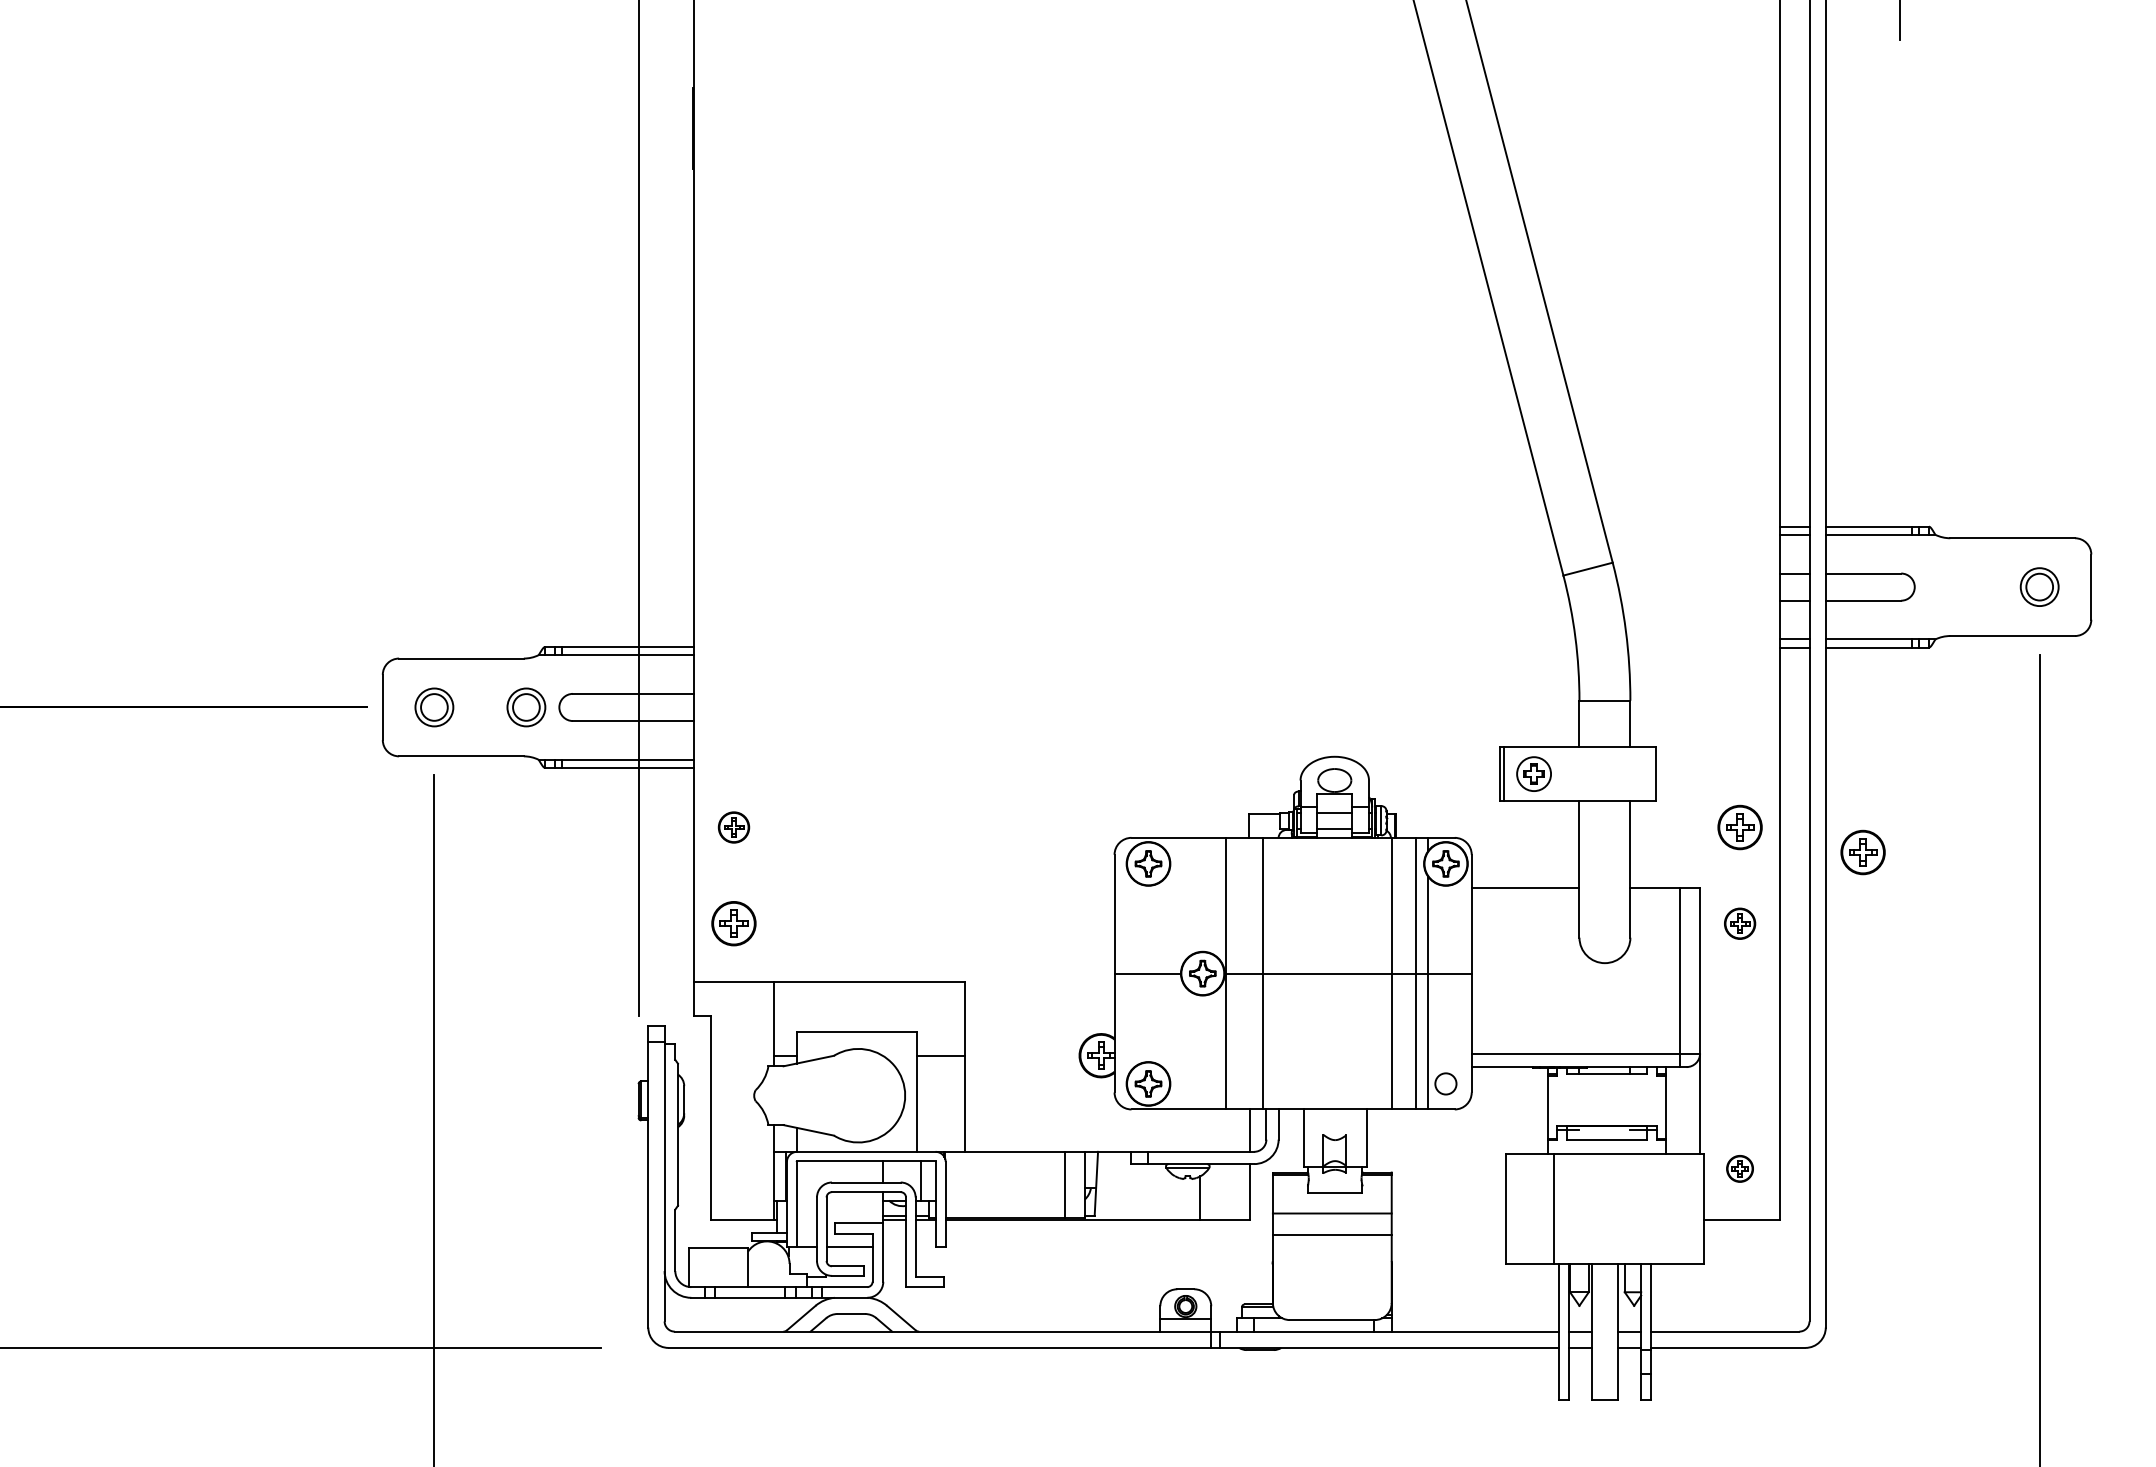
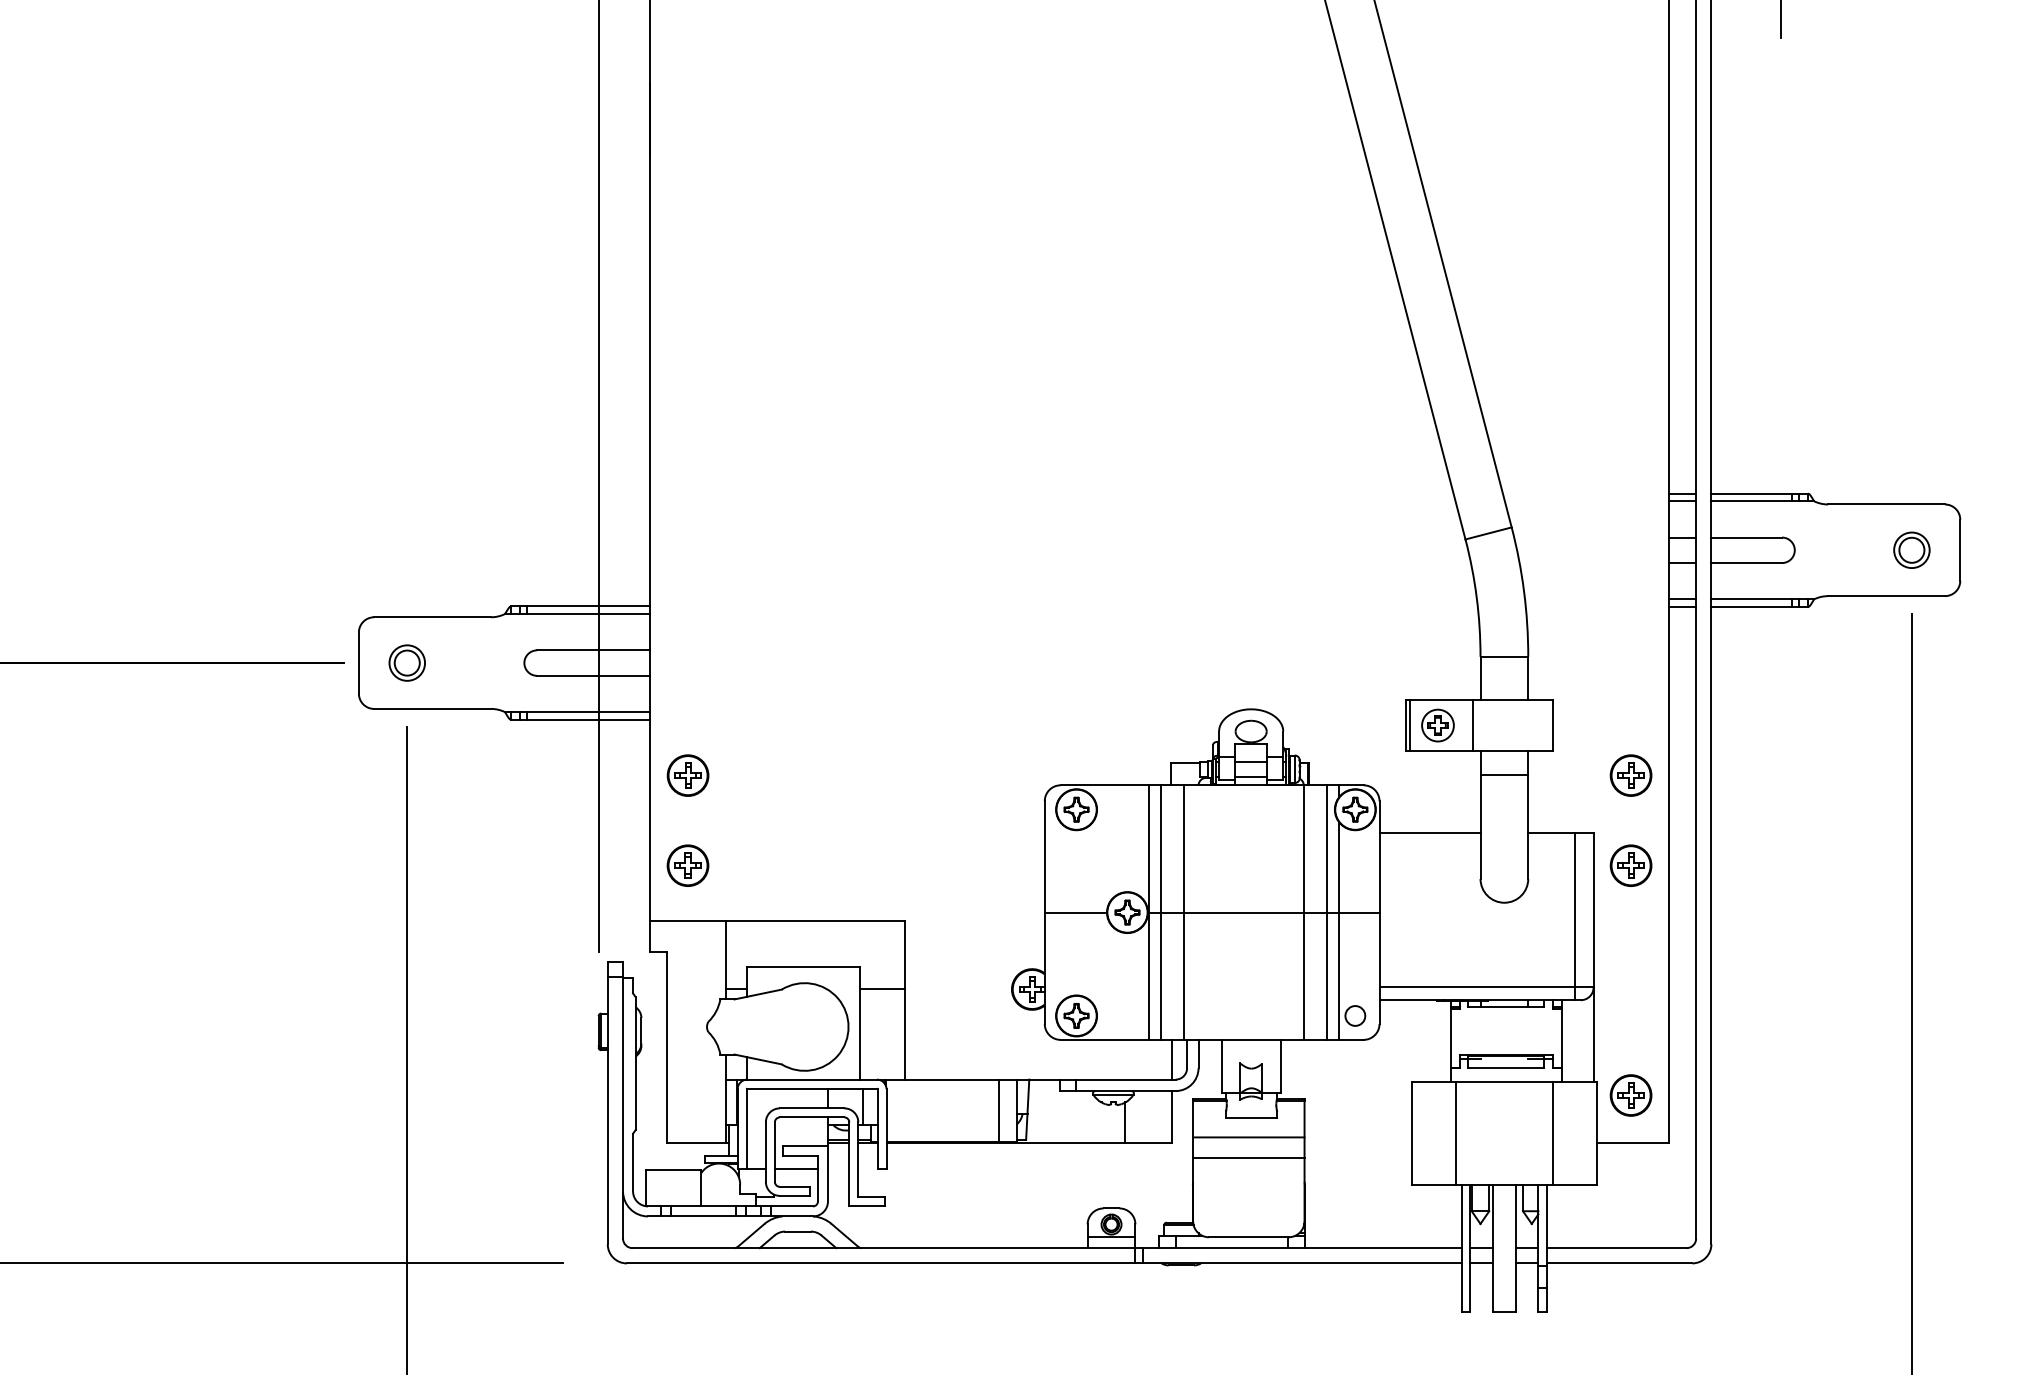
part: (526, 707) -> (493, 663), removed
line: (1571, 773) -> (1473, 724), added
part: (733, 827) -> (687, 775), size x1.43
line: (1604, 827) -> (1503, 775), added
part: (1862, 852) -> (1745, 799), removed
part: (1739, 923) -> (1630, 865), size x1.43
line: (1238, 973) -> (1160, 912), added
part: (1739, 1168) -> (1630, 1095), size x1.67
line: (1656, 1209) -> (1552, 1133), added

